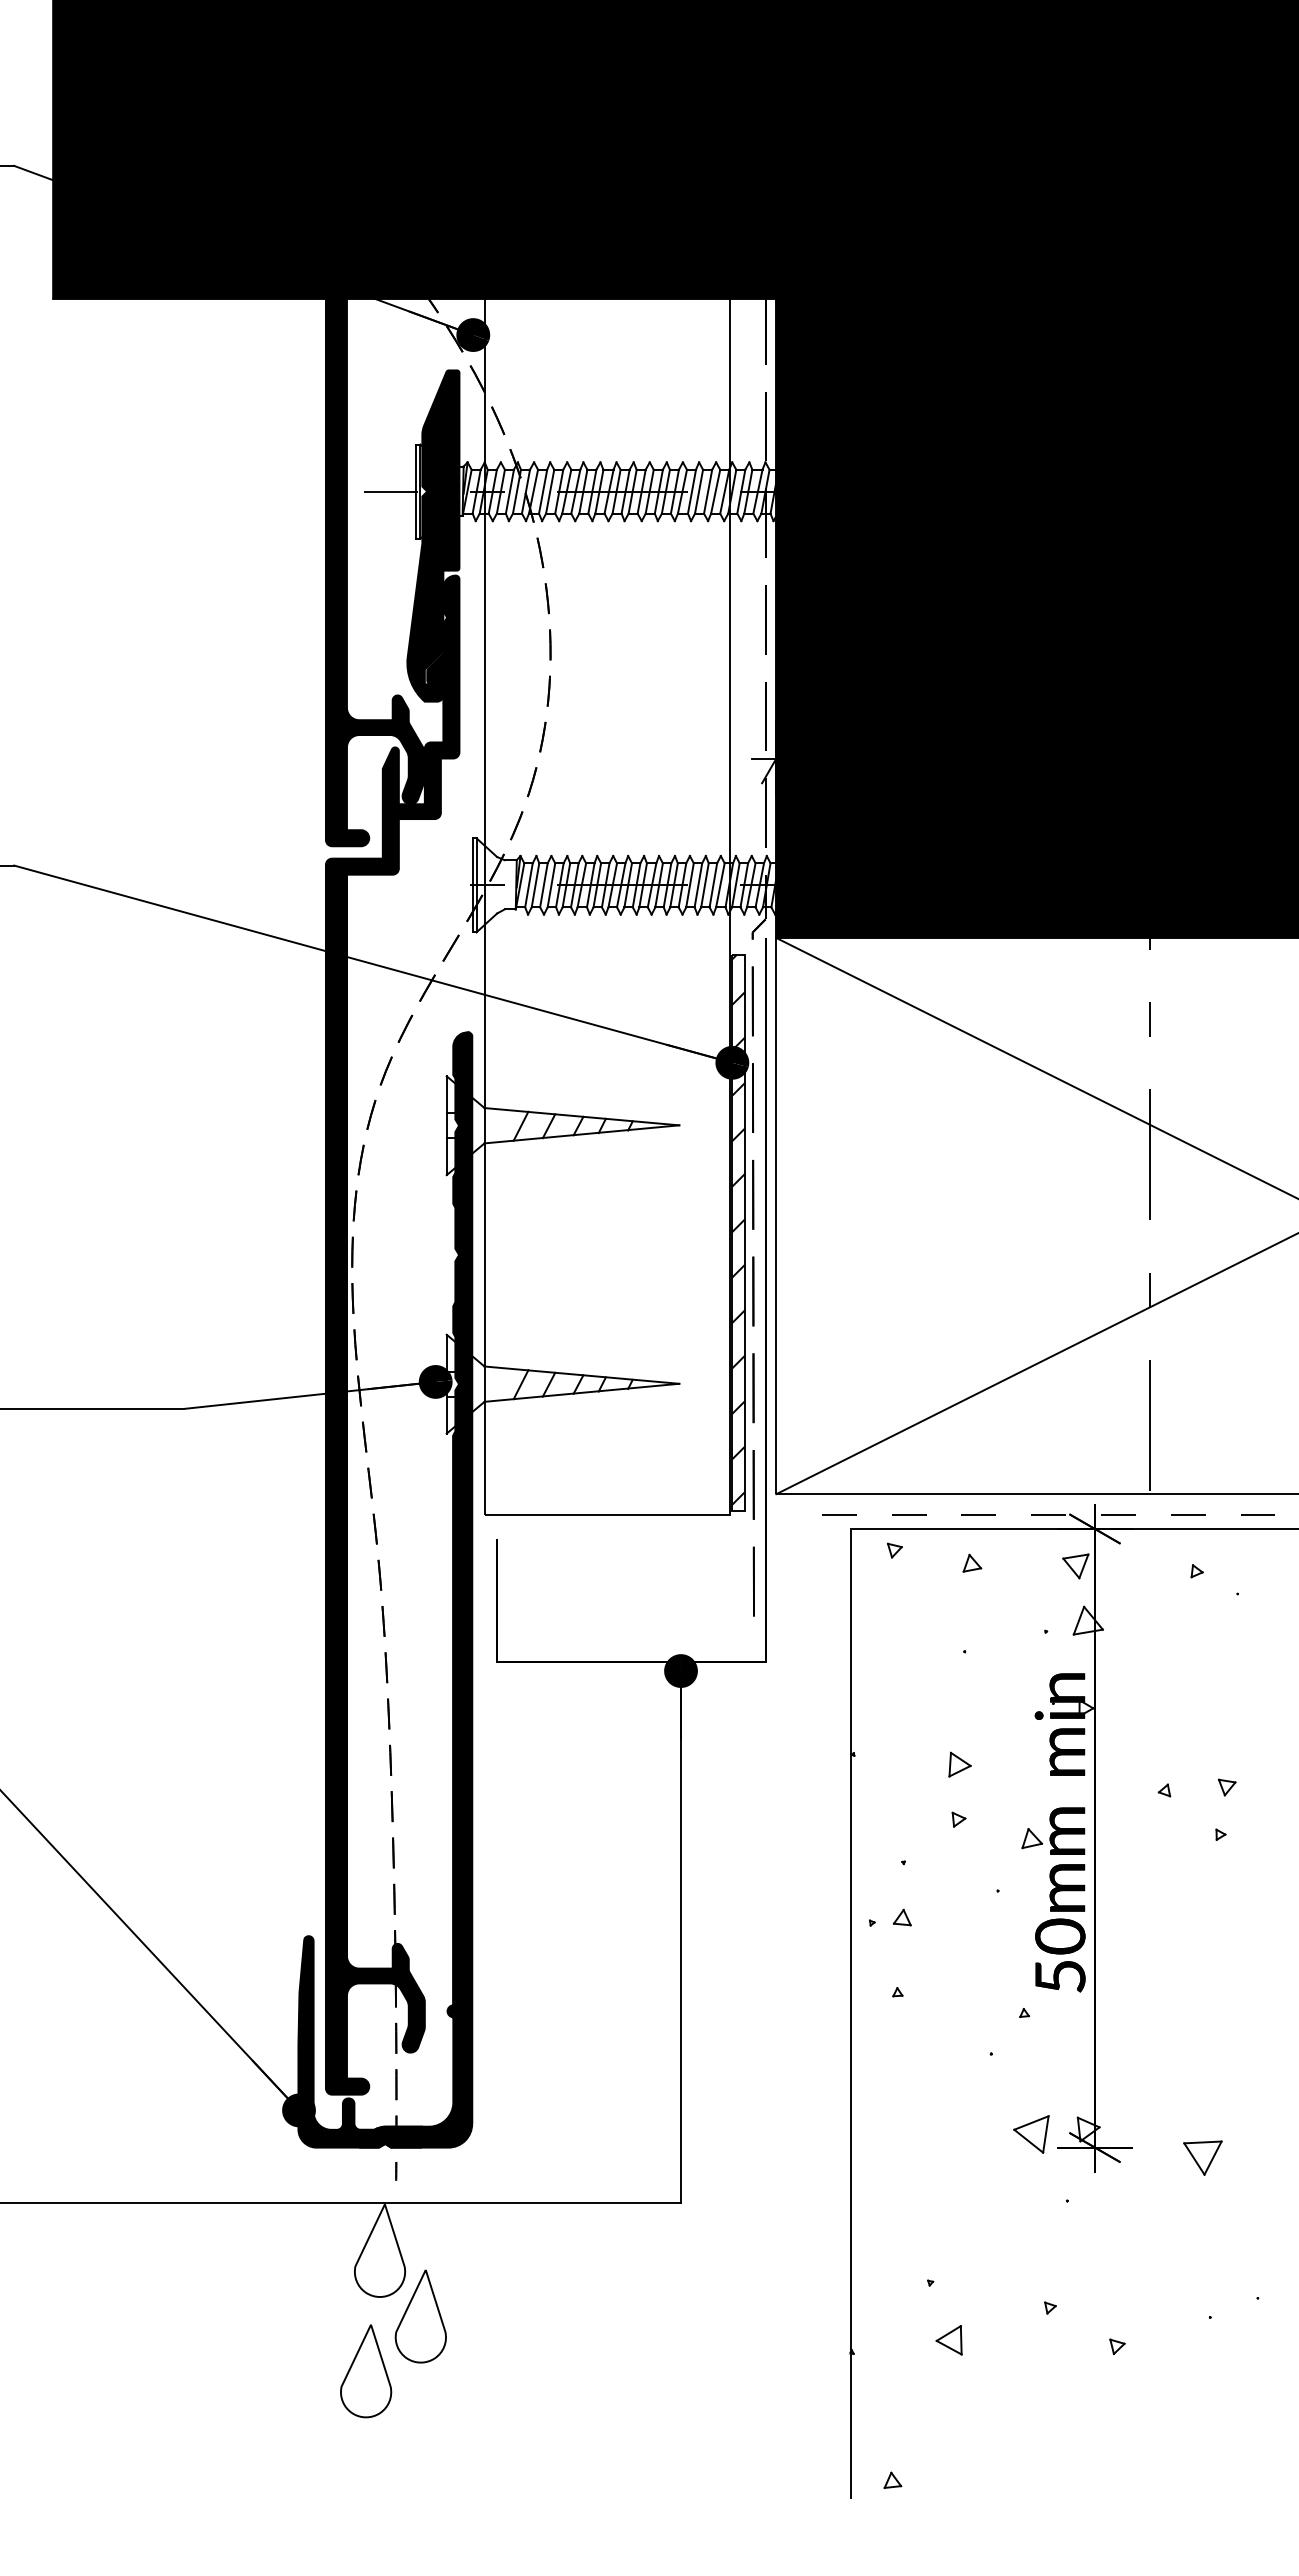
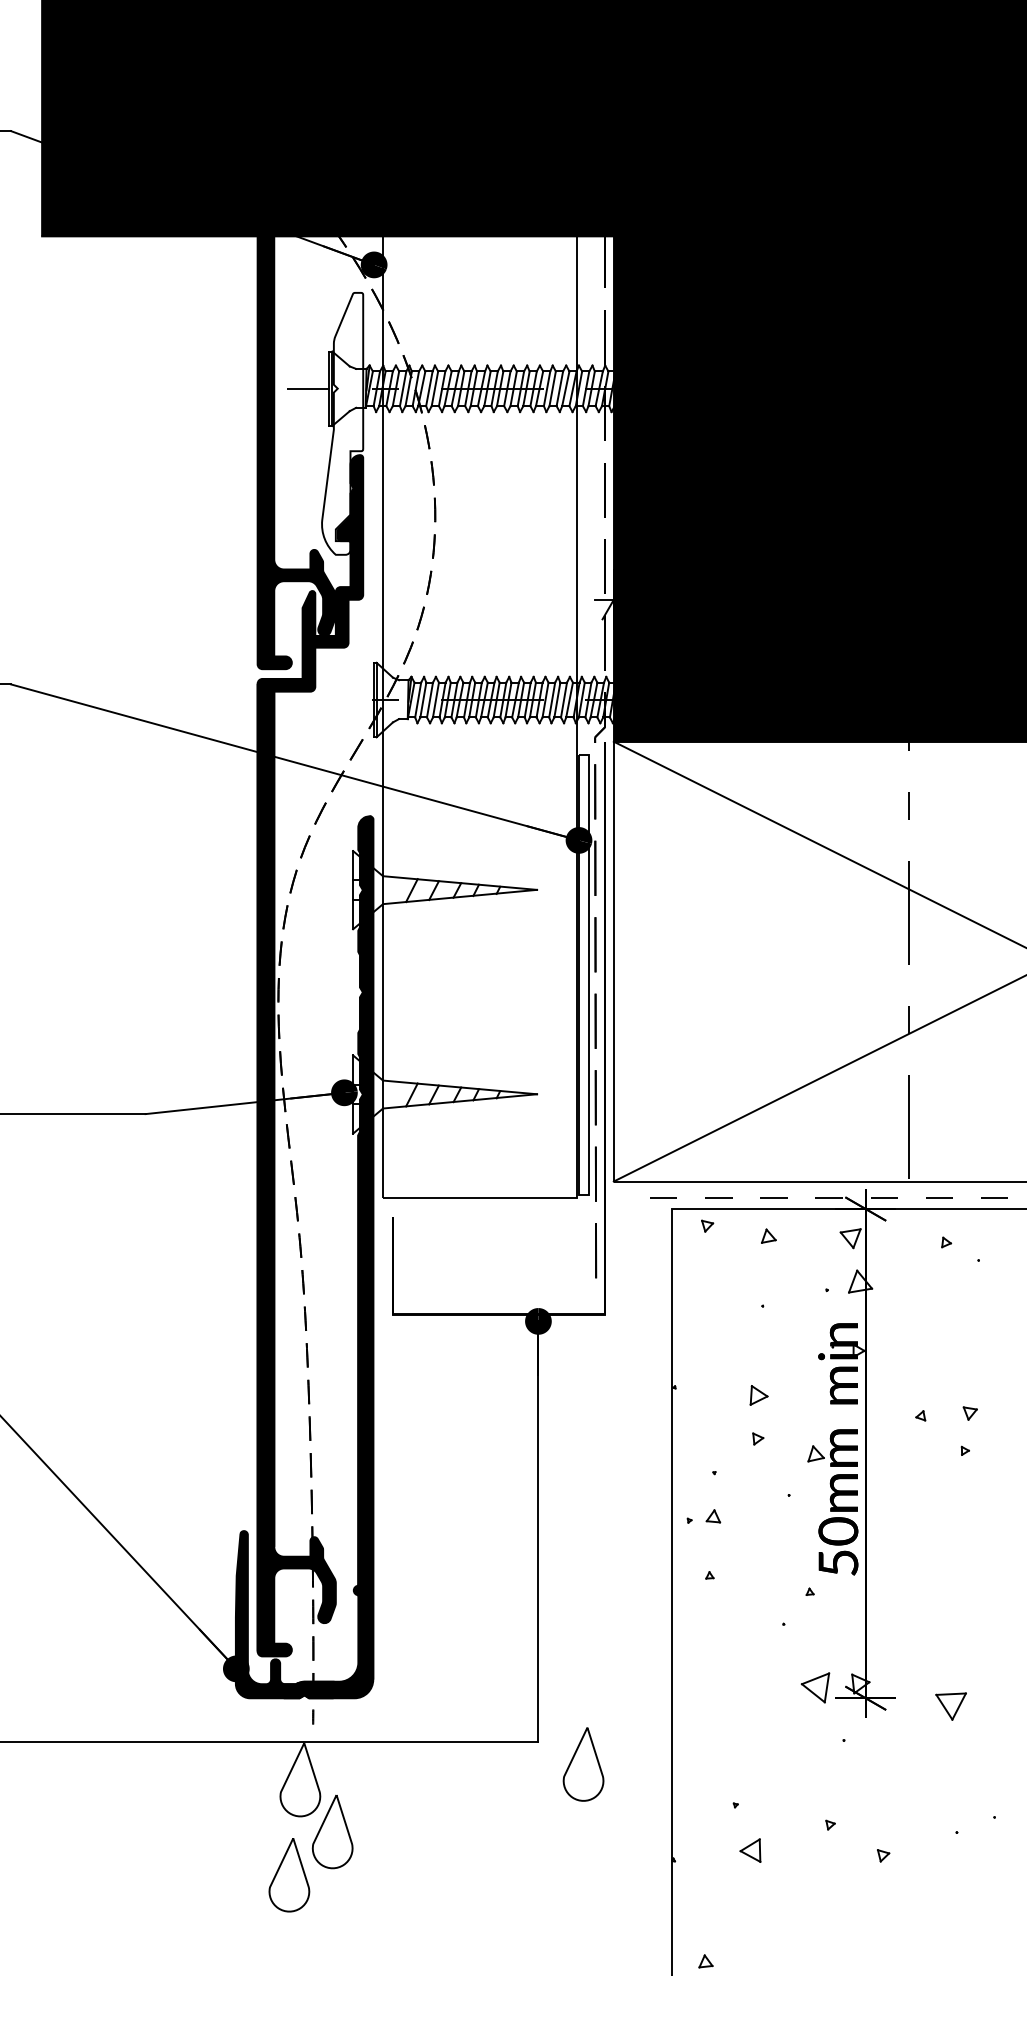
fill: (433, 535) -> (342, 423), removed
hatch: (738, 1229) -> (583, 972), removed
part: (738, 2231) -> (583, 1764), added

